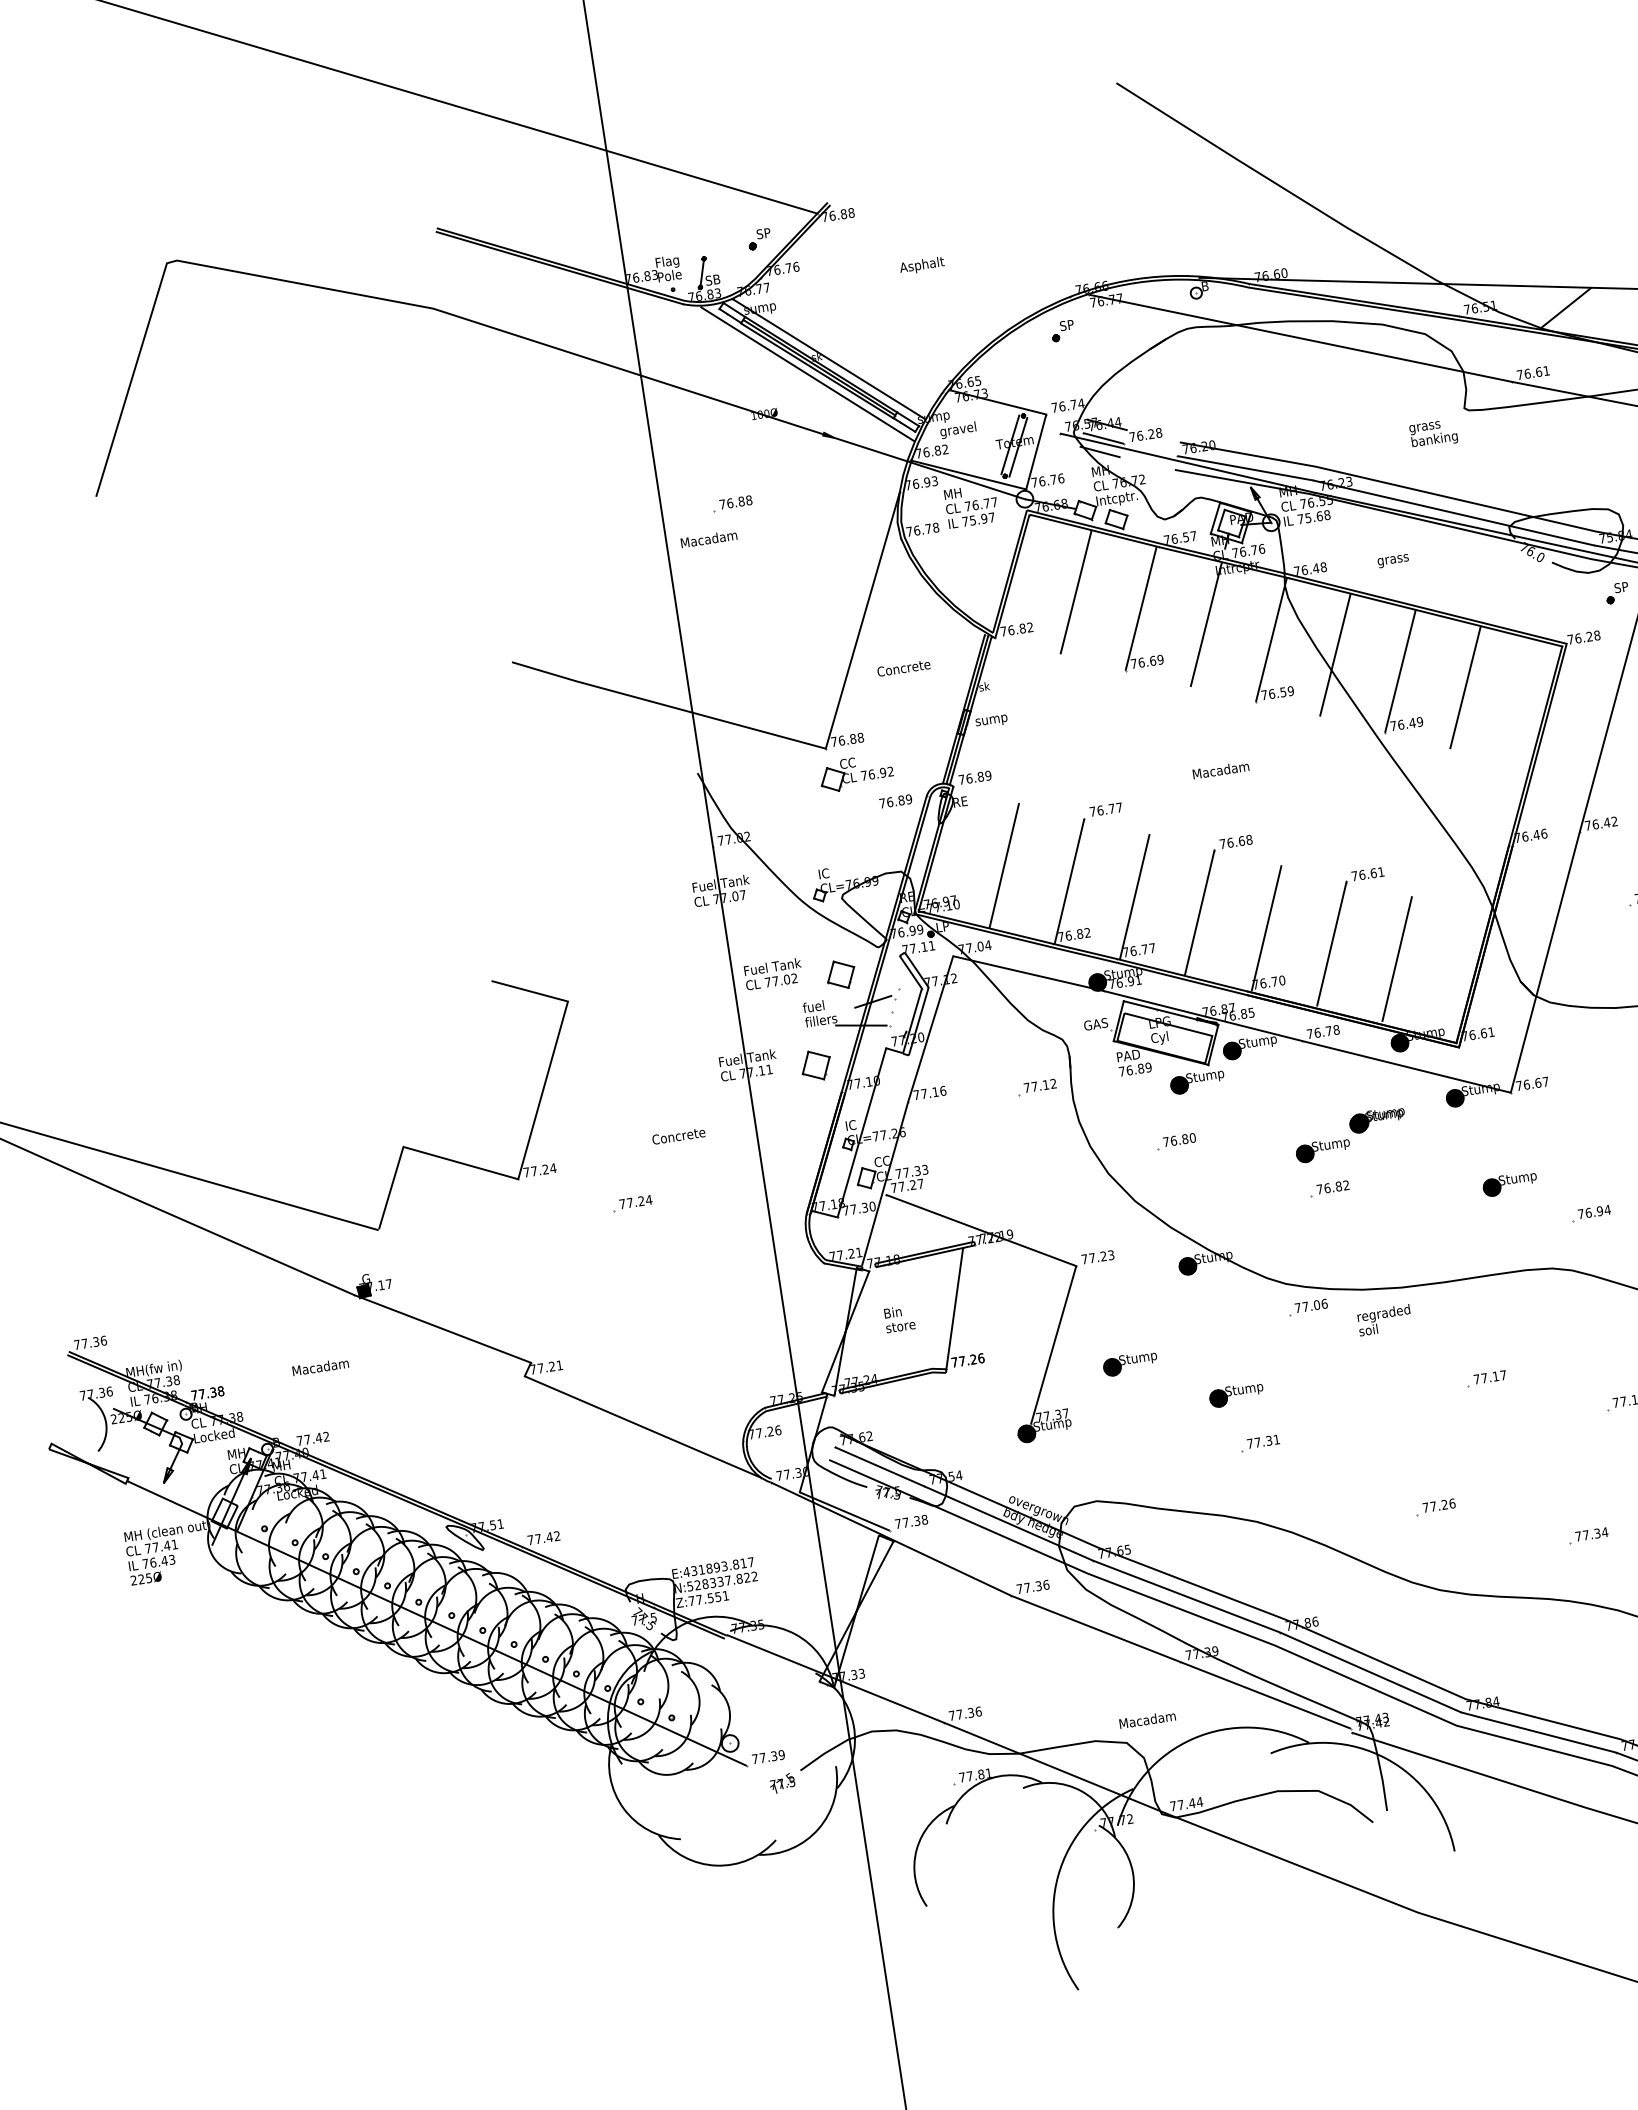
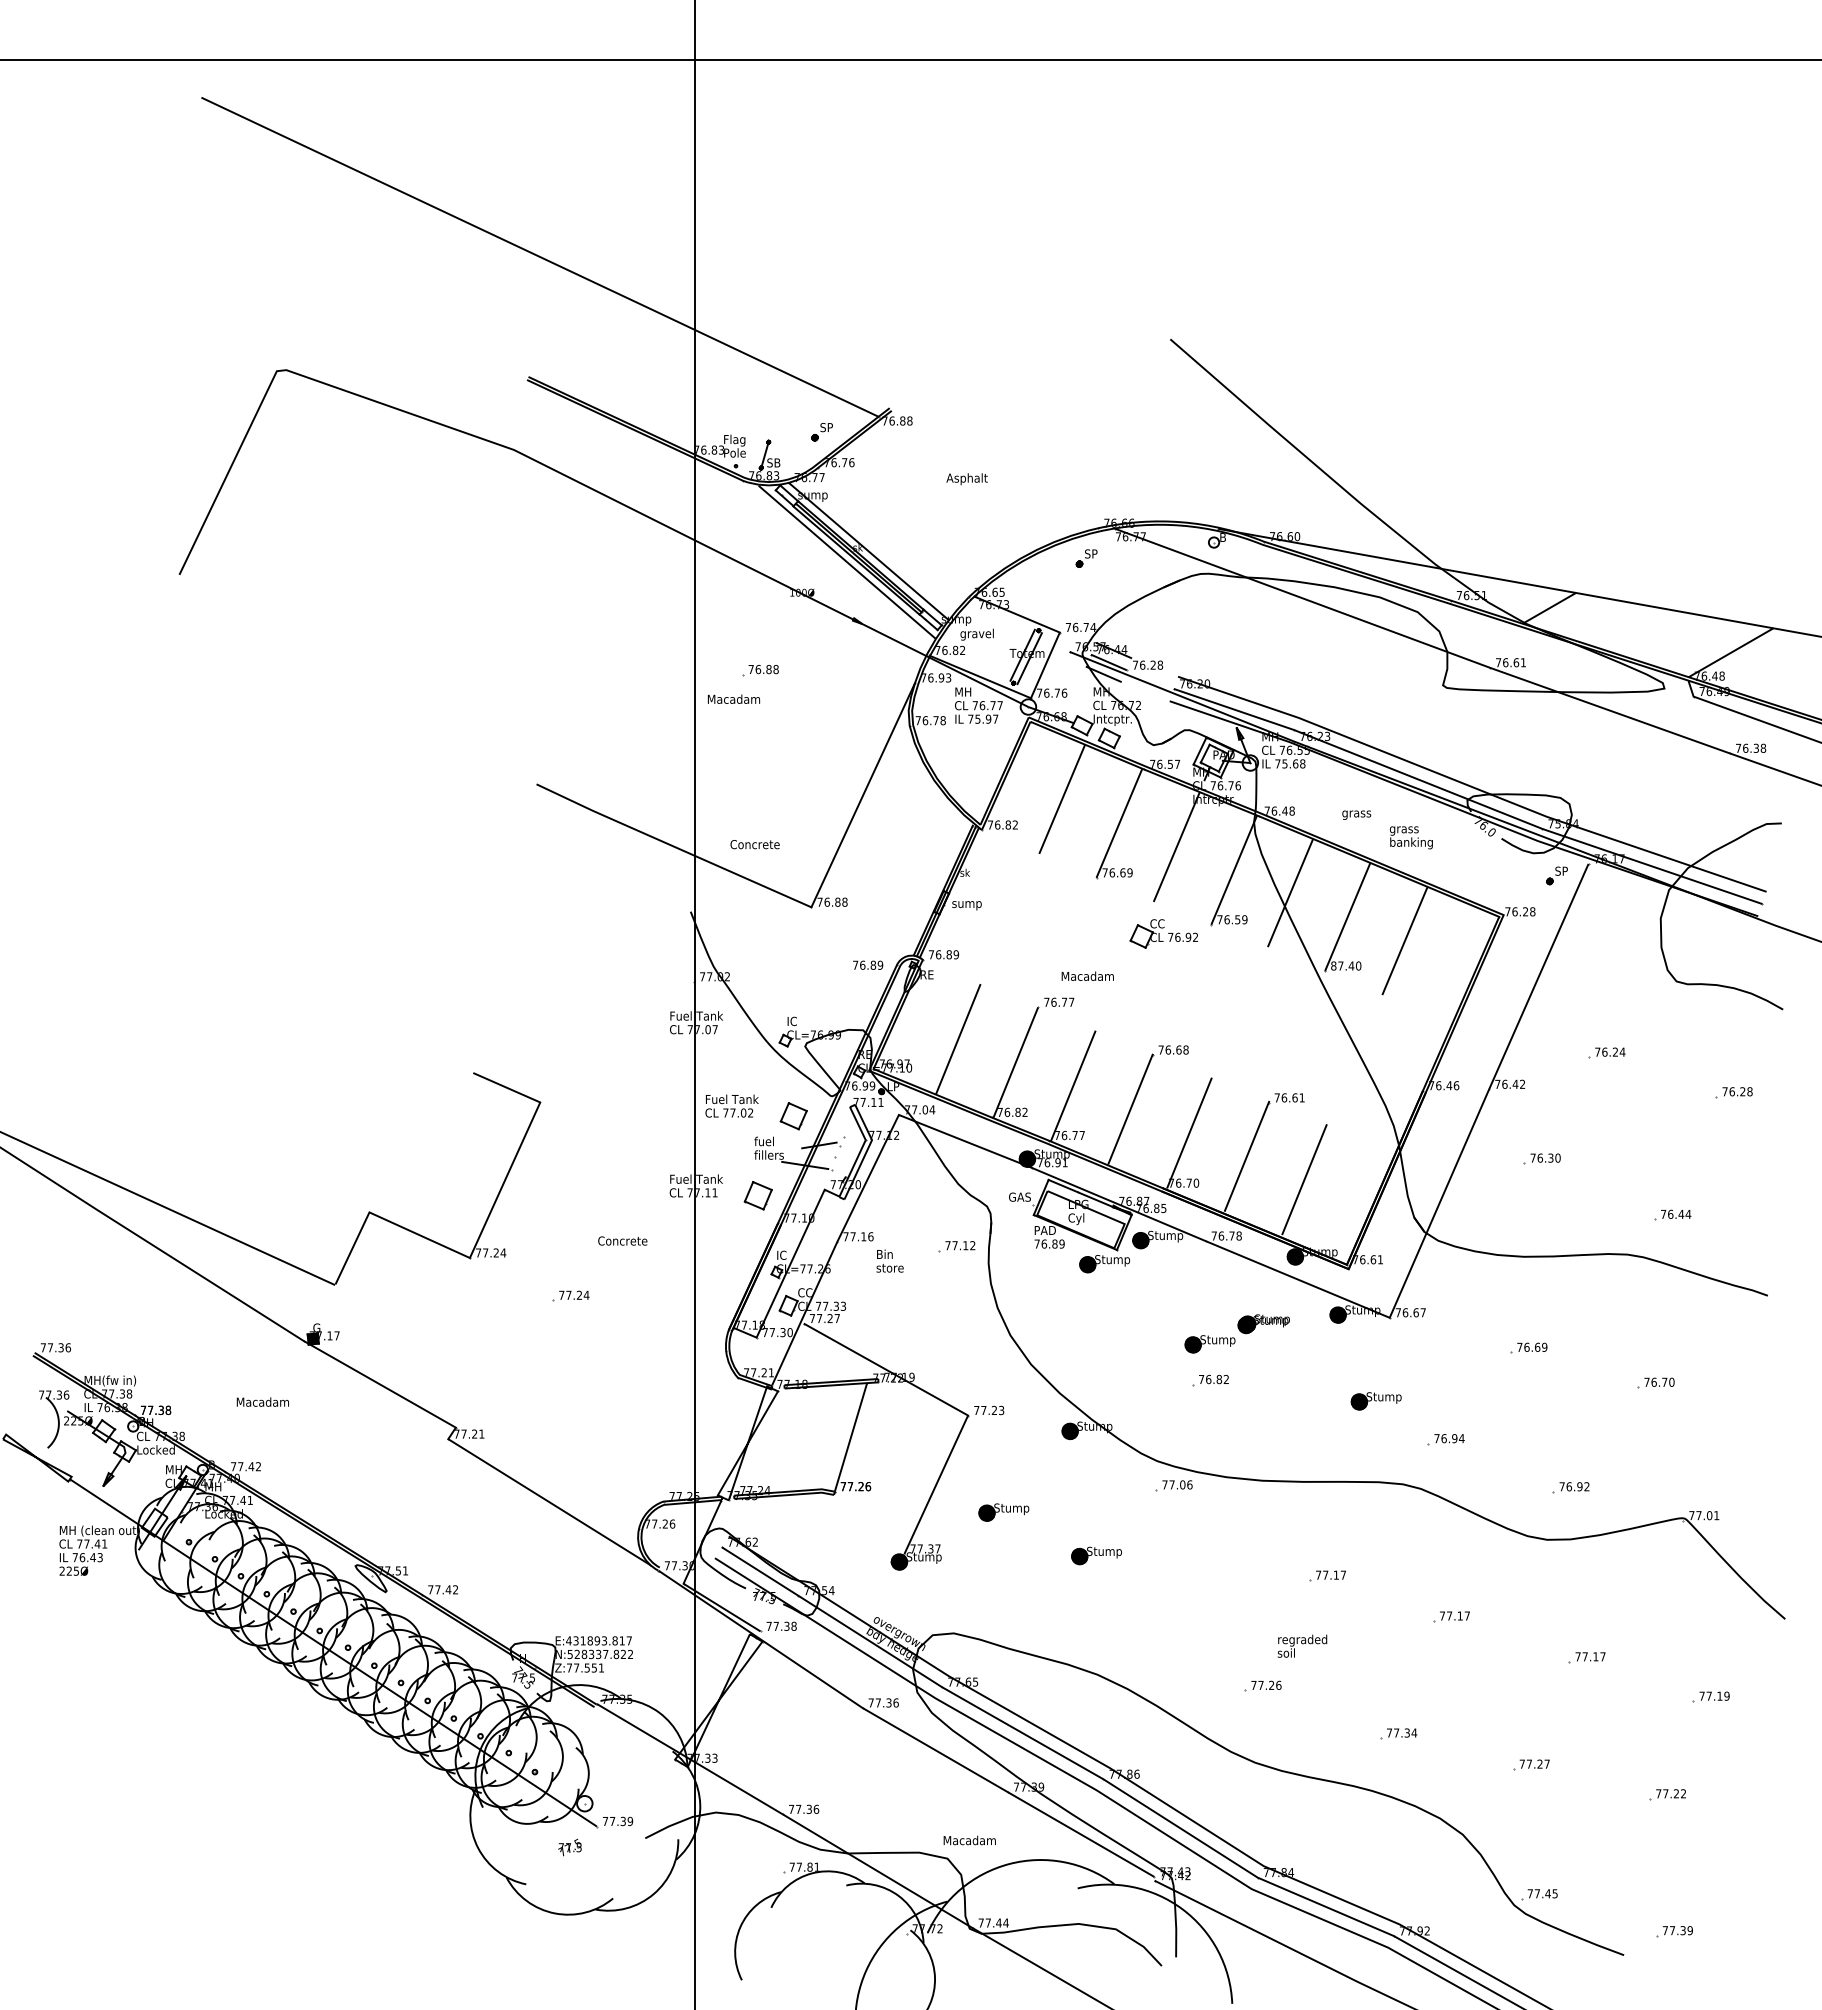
text: (1432, 434) -> (1410, 837), moved
text: (903, 668) -> (754, 844), moved
text: (1407, 723) -> (1346, 965), 76.49 -> 87.40
text: (1220, 769) -> (1087, 975), moved
part: (855, 772) -> (1163, 933), moved
part: (1175, 1141) -> (1076, 1315), removed
text: (898, 1318) -> (889, 1260), moved
text: (1384, 1319) -> (1302, 1645), moved
part: (1260, 1442) -> (1111, 1602), removed
text: (781, 1783) -> (569, 1847), moved

